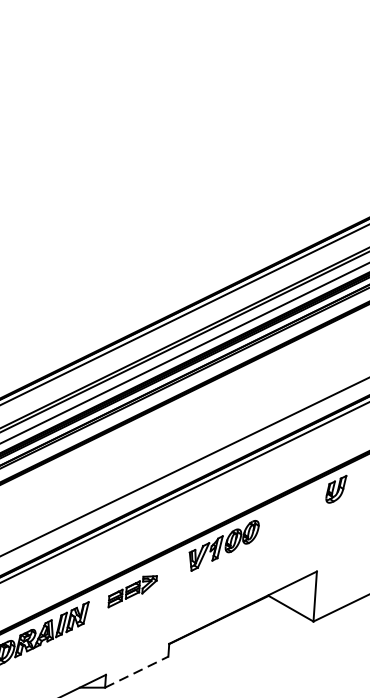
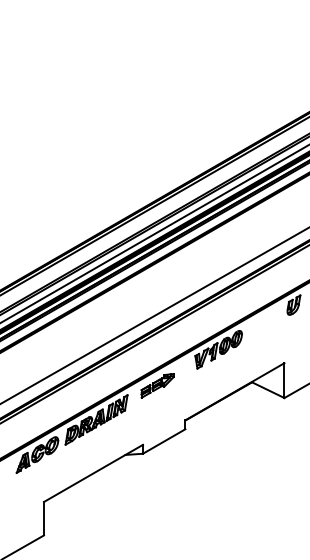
line: (137, 672) -> (164, 441), dashed -> solid

